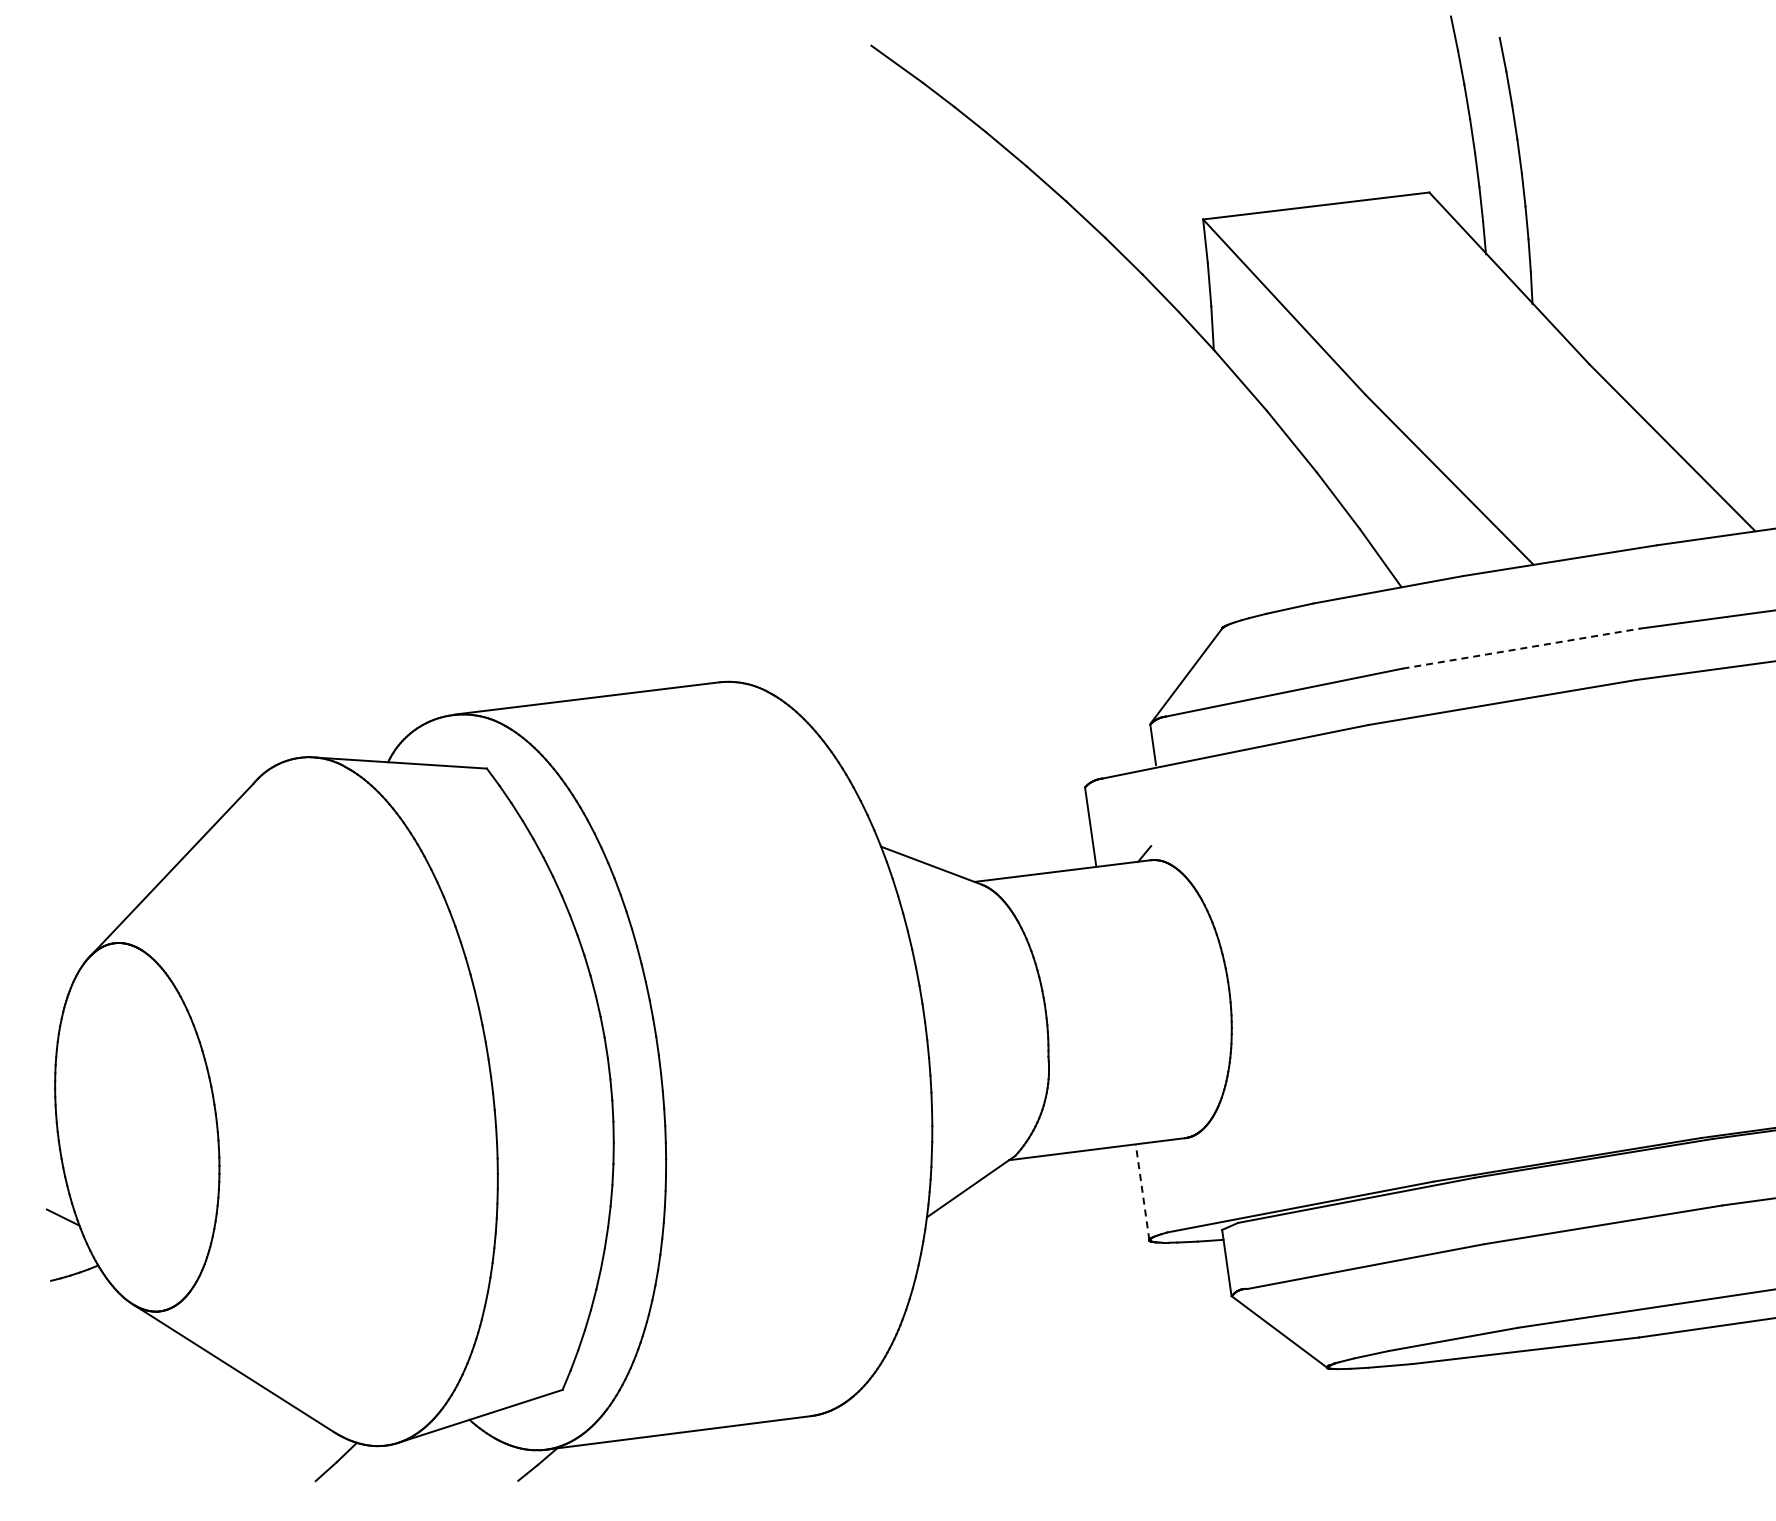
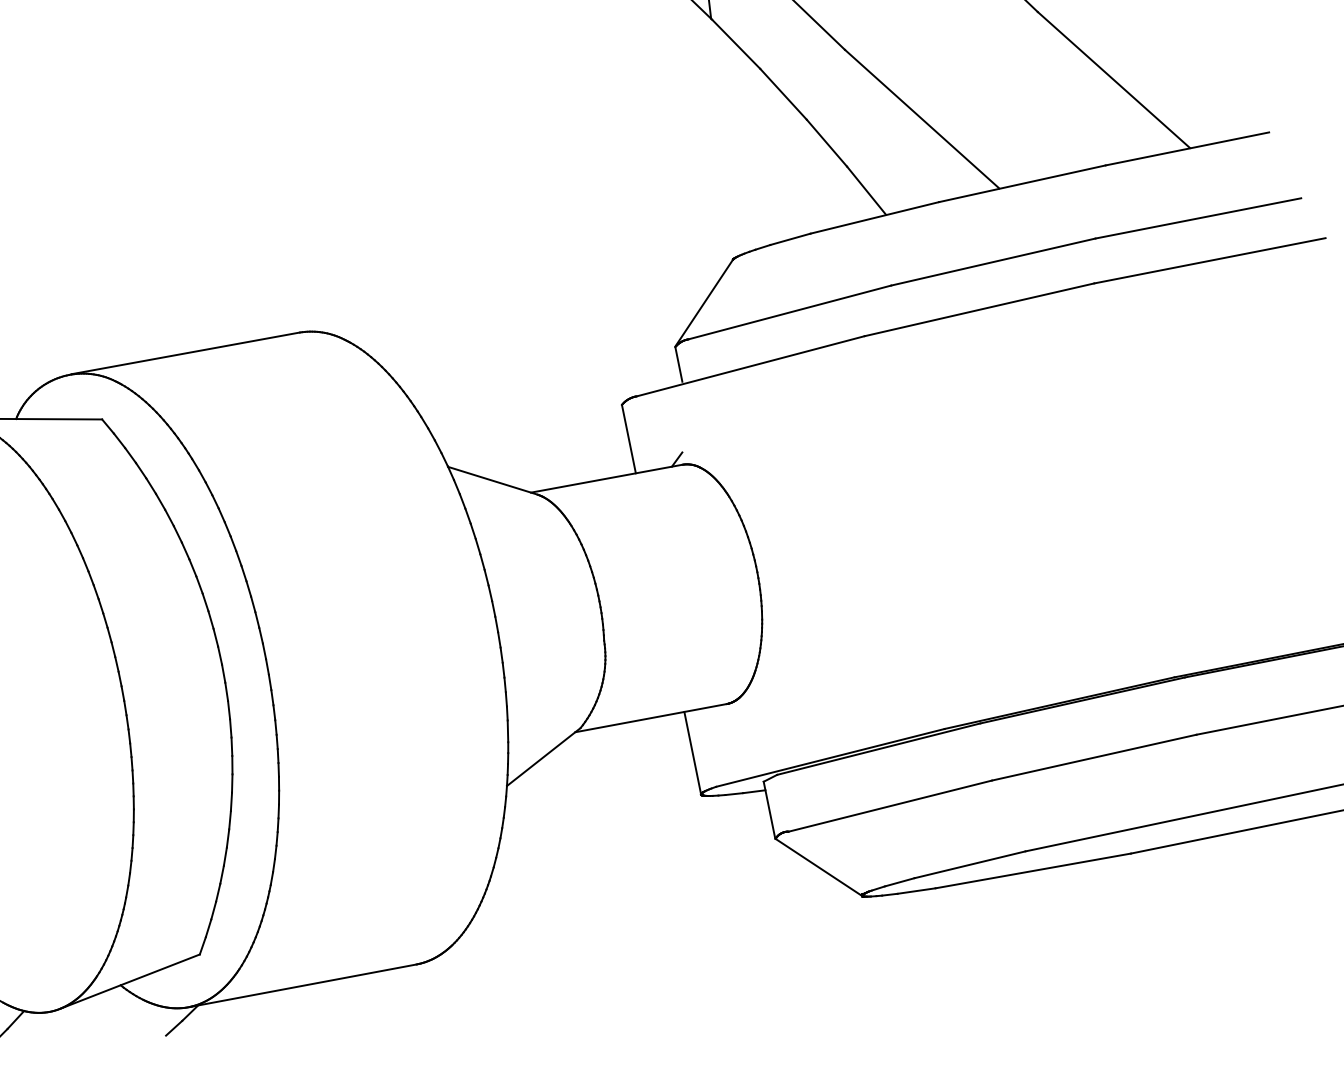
line: (1521, 648) -> (993, 261), dashed -> solid
line: (1142, 1191) -> (692, 752), dashed -> solid

